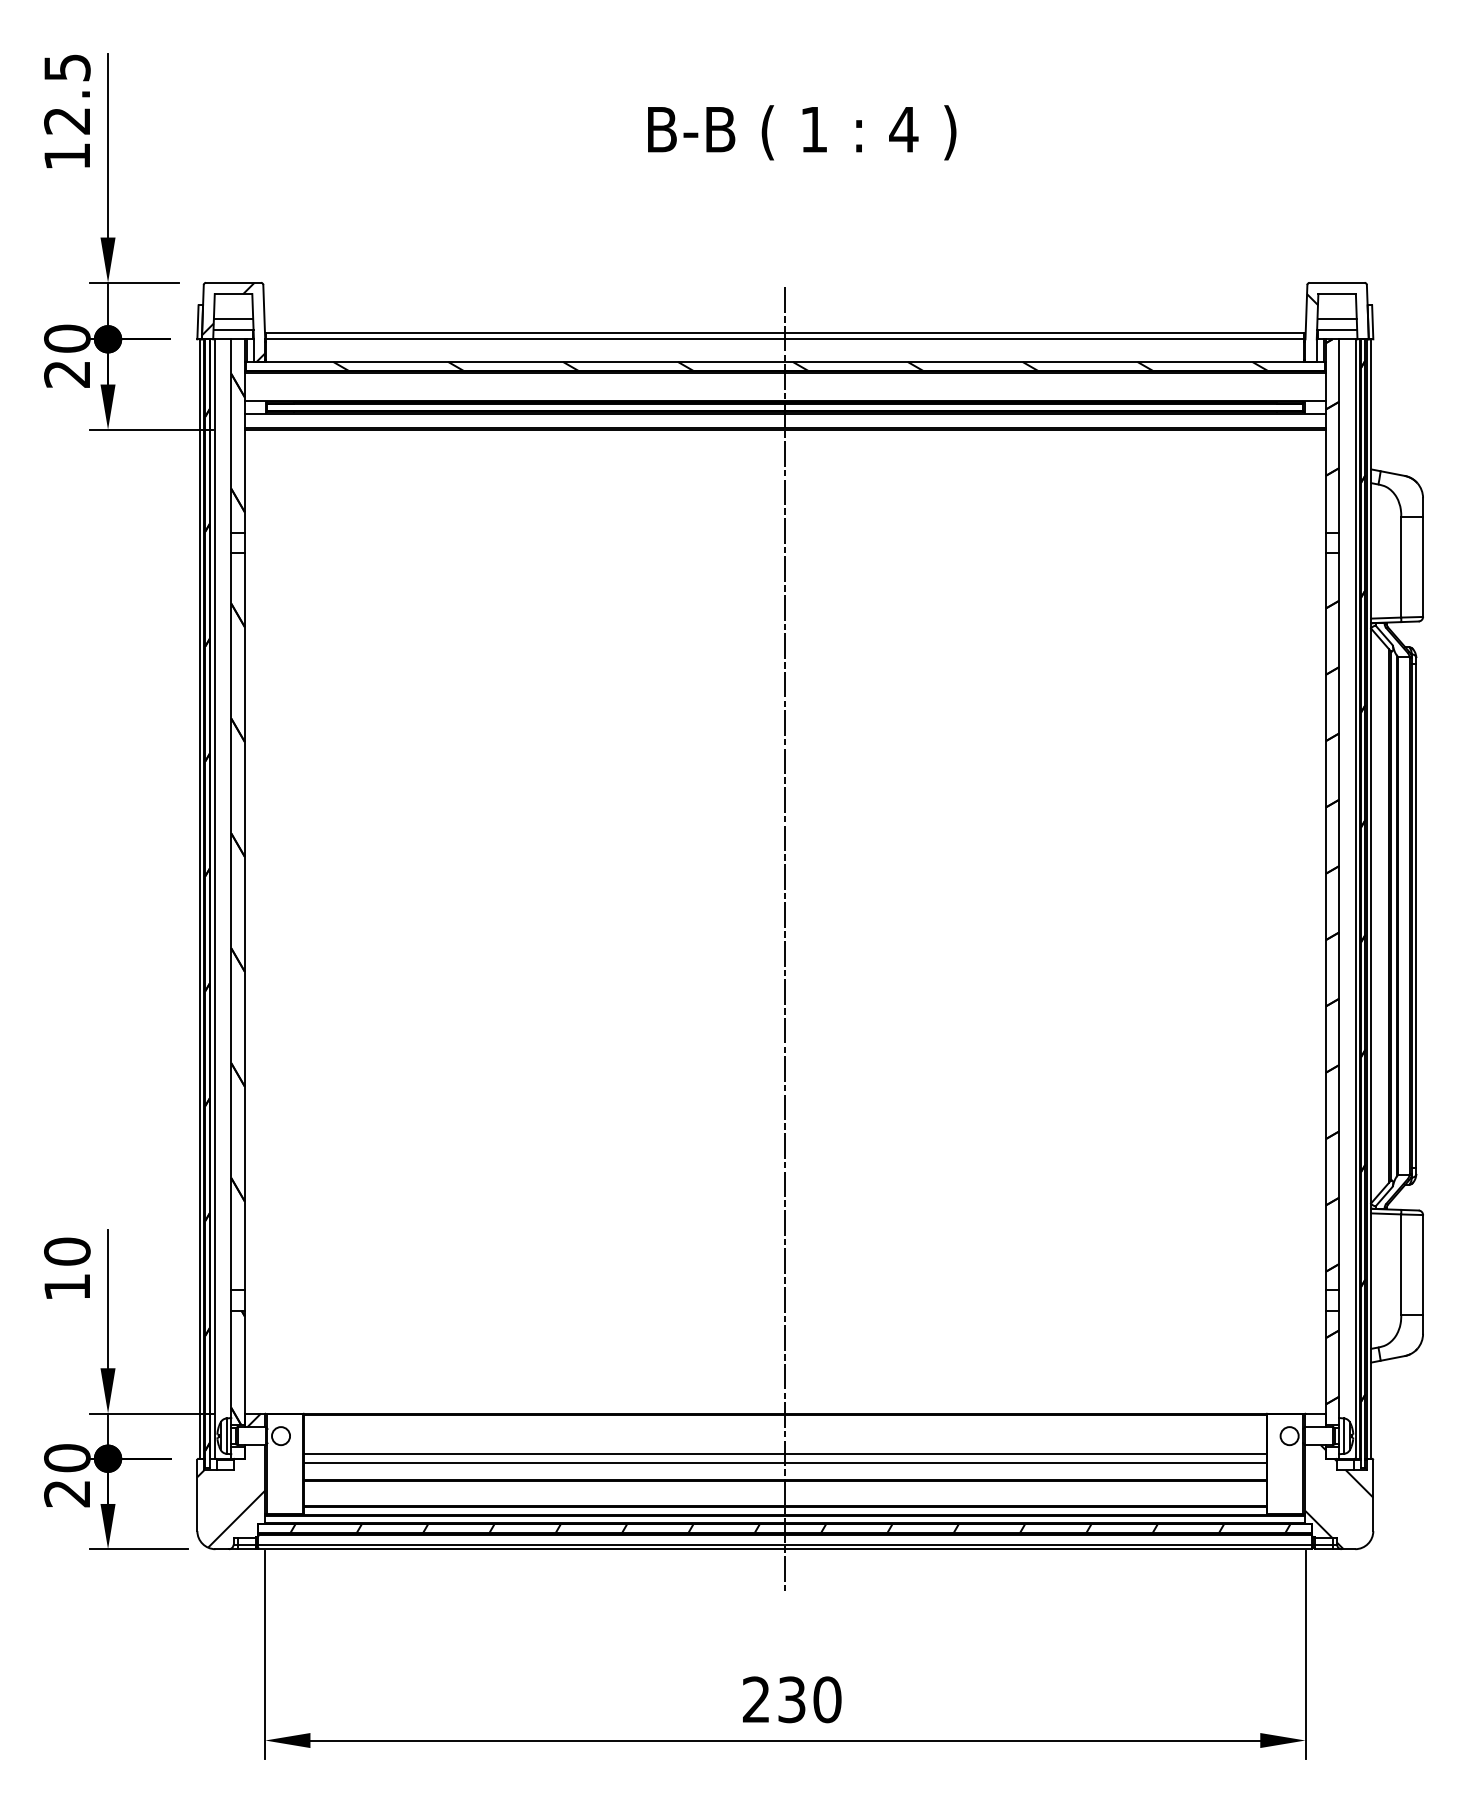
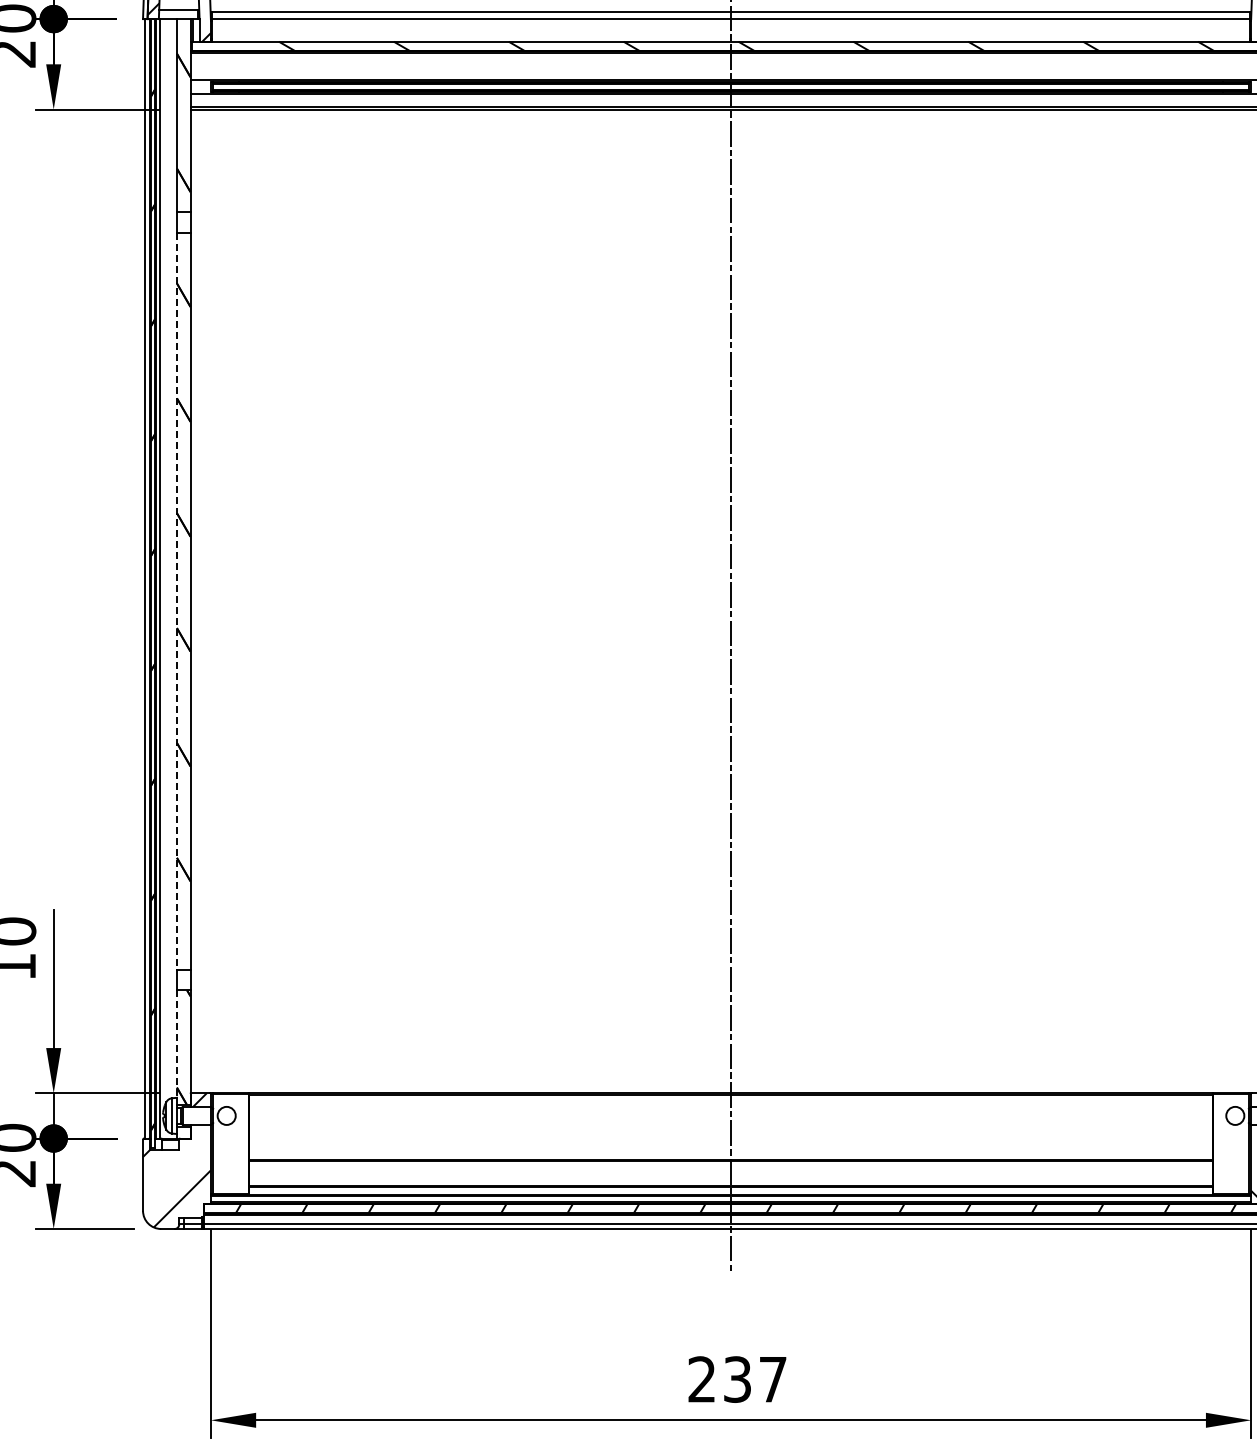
line: (231, 921) -> (177, 601), solid -> dashed
line: (231, 1364) -> (177, 1044), solid -> dashed
line: (785, 1454) -> (731, 1134), removed
line: (785, 1463) -> (731, 1143), removed
text: (827, 1699) -> (773, 1379), 230 -> 237

